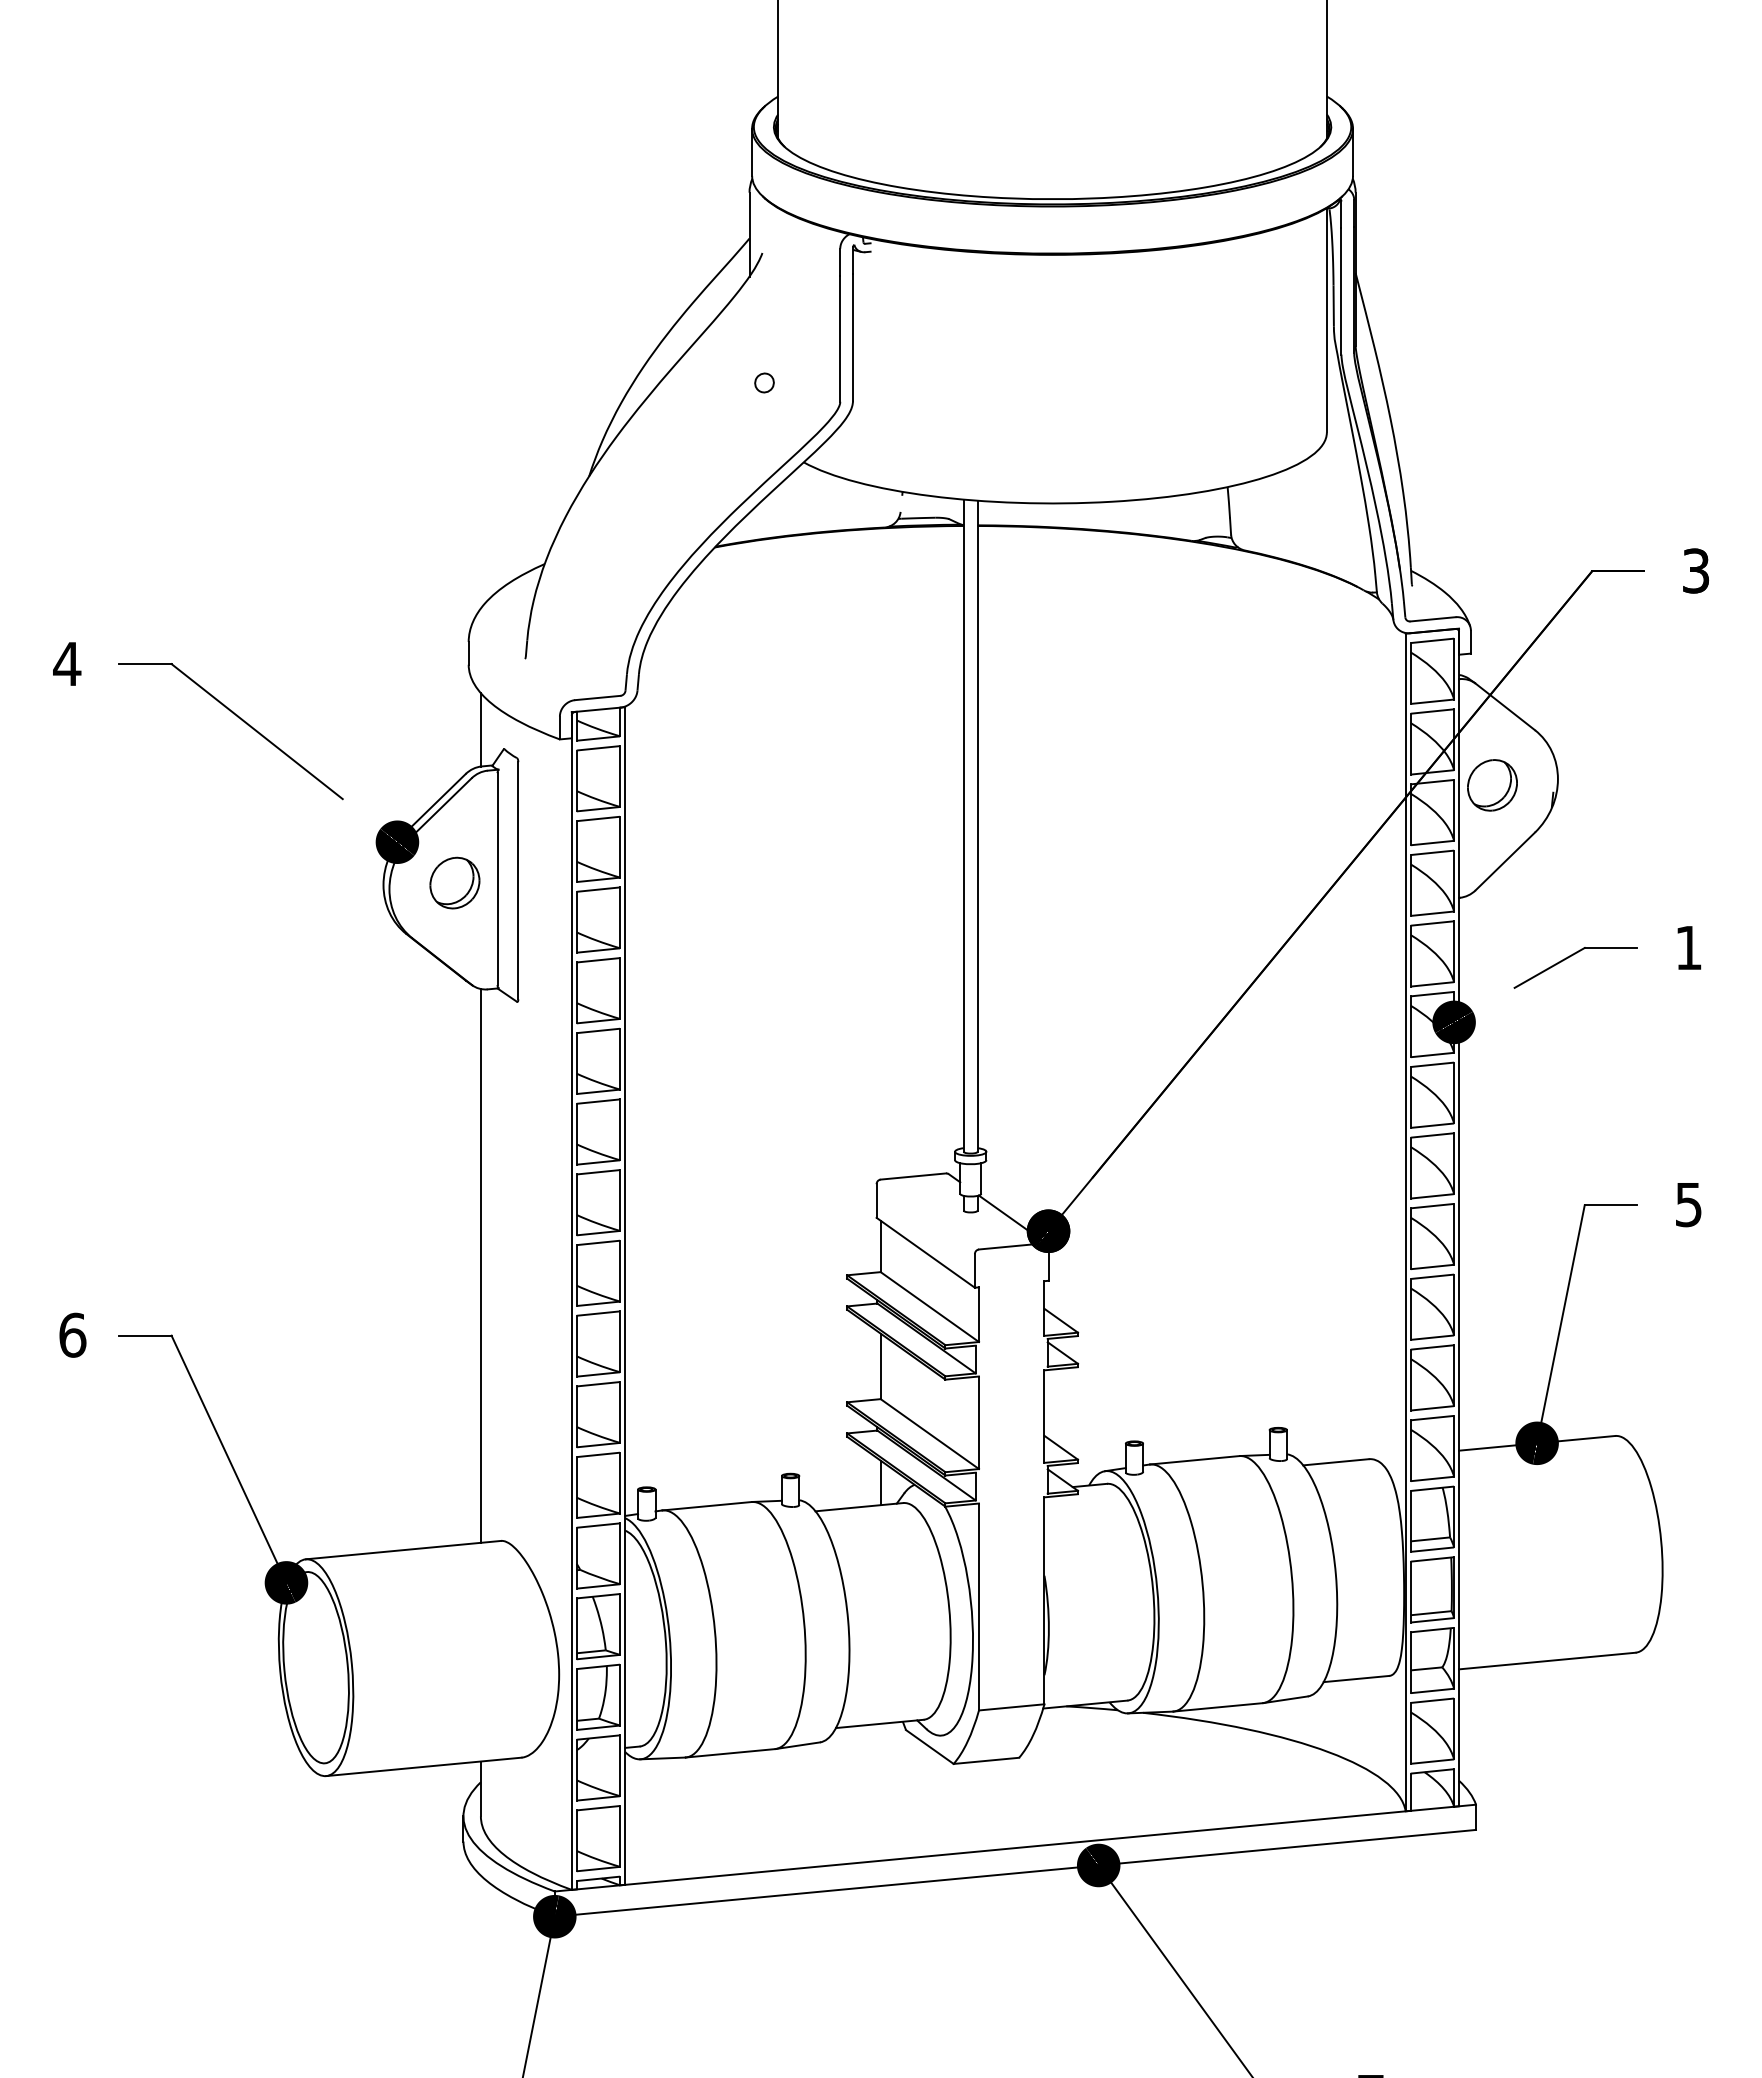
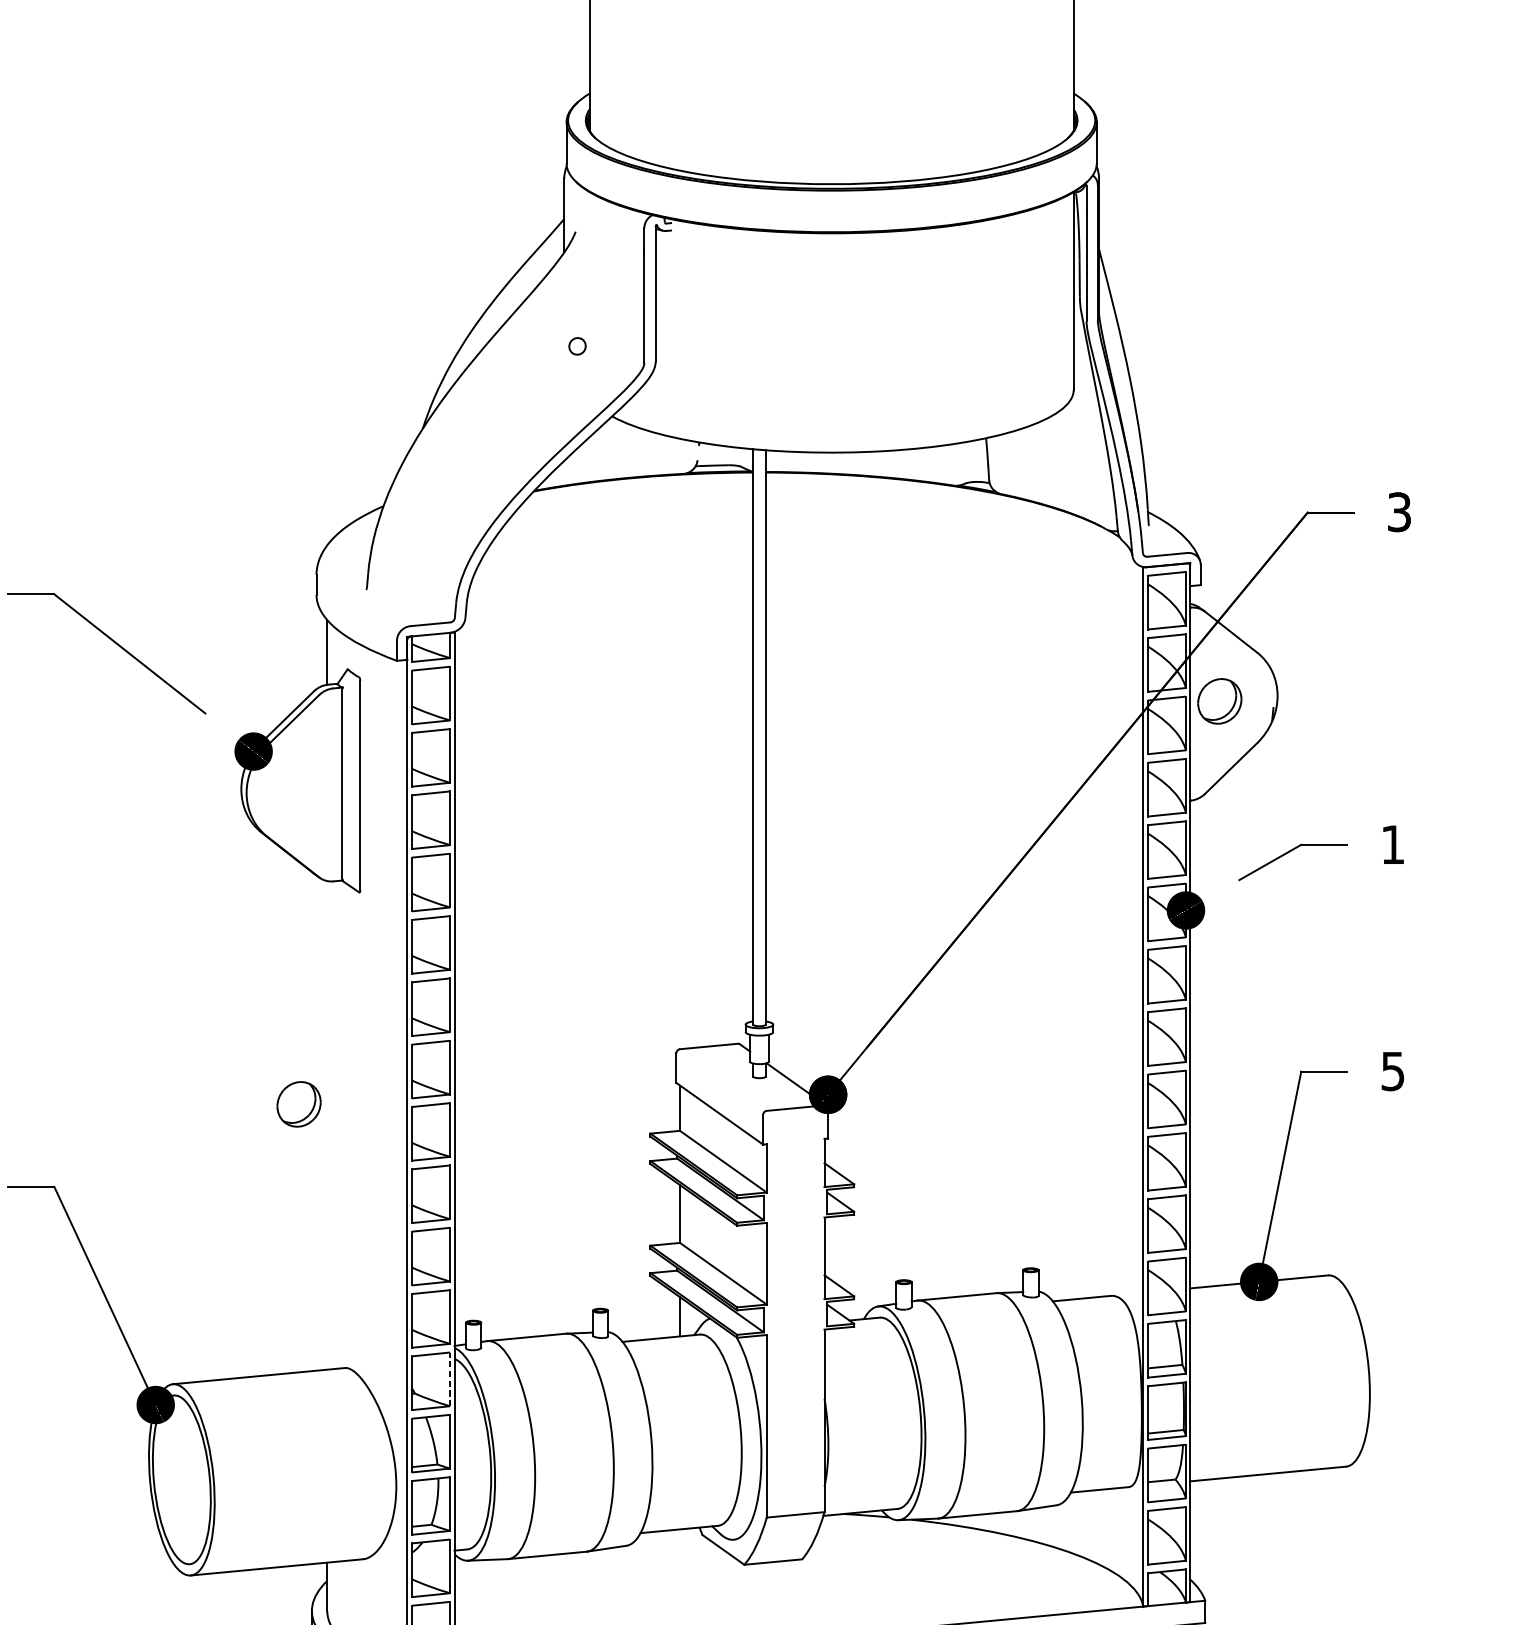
part: (454, 882) -> (298, 1103), moved
line: (480, 1265) -> (326, 1125), removed
line: (620, 1553) -> (450, 1379), solid -> dashed

